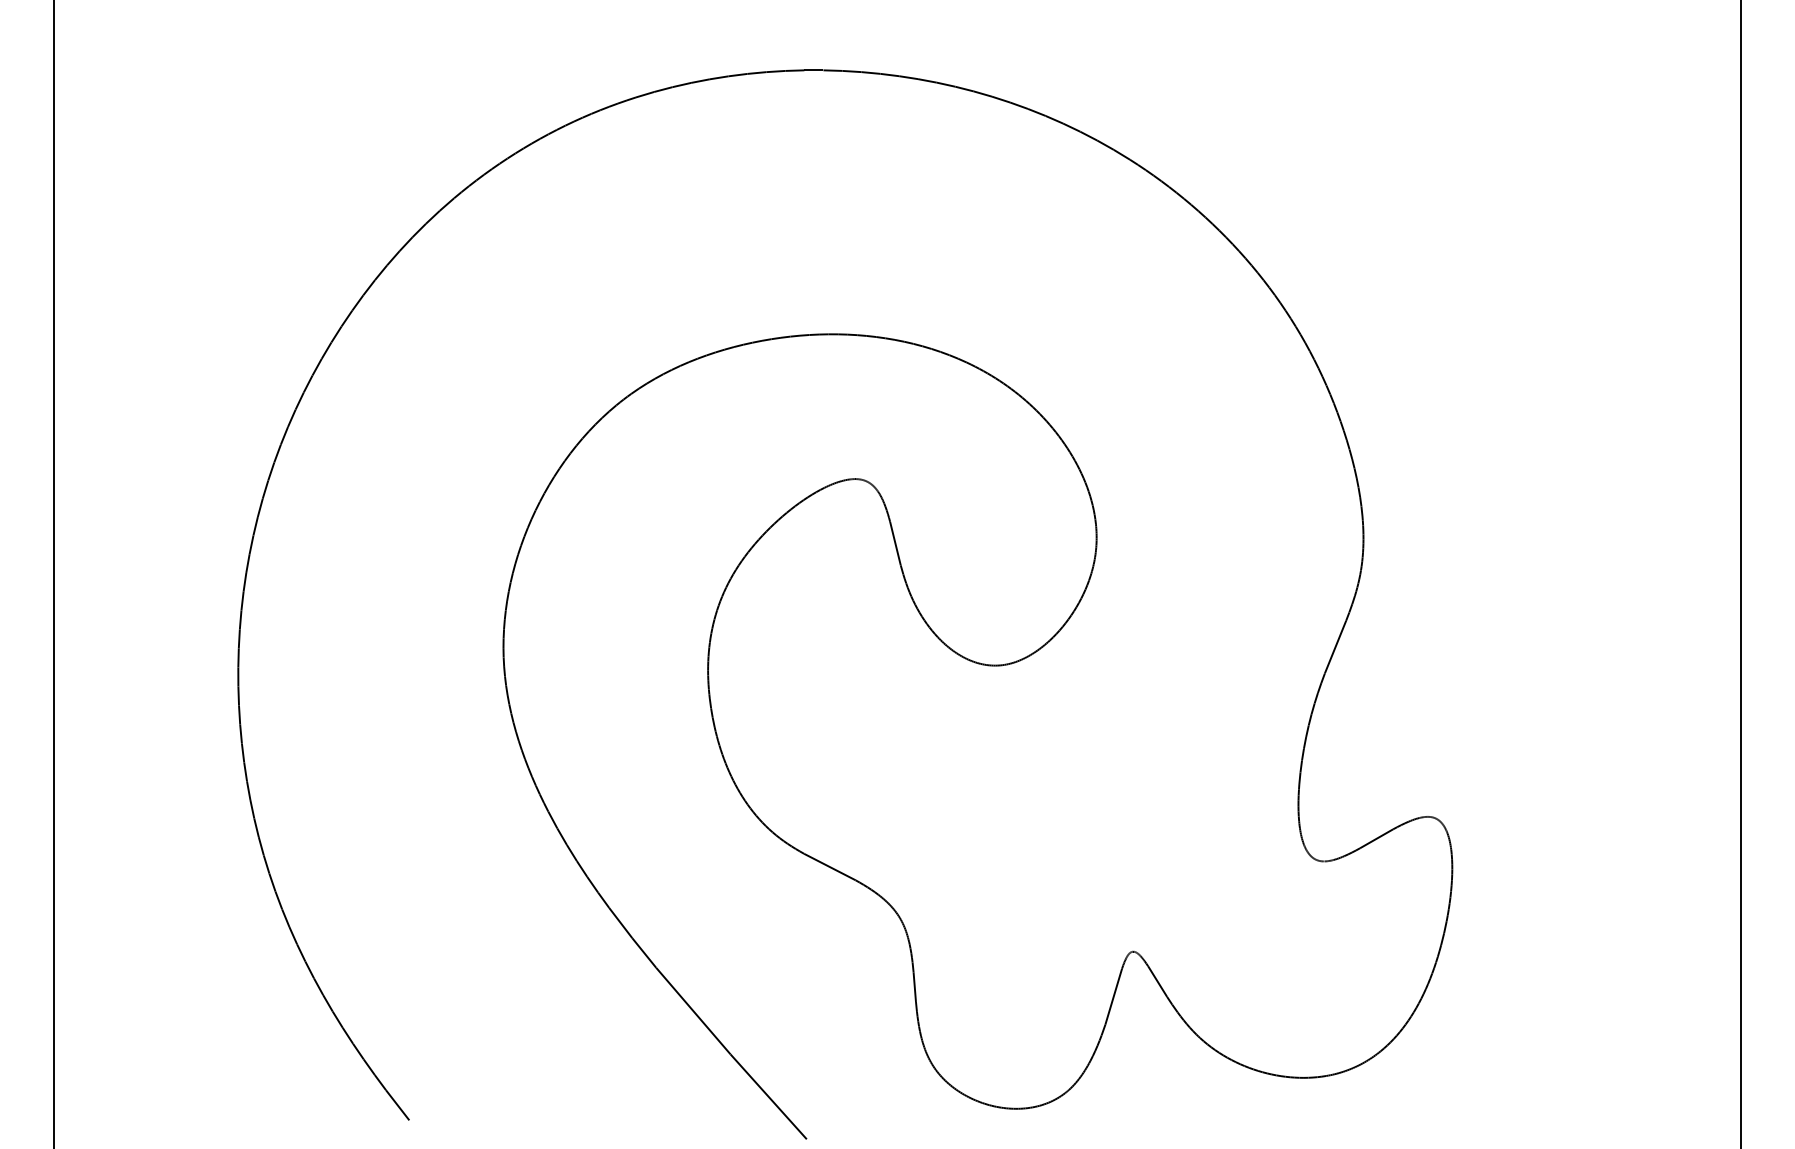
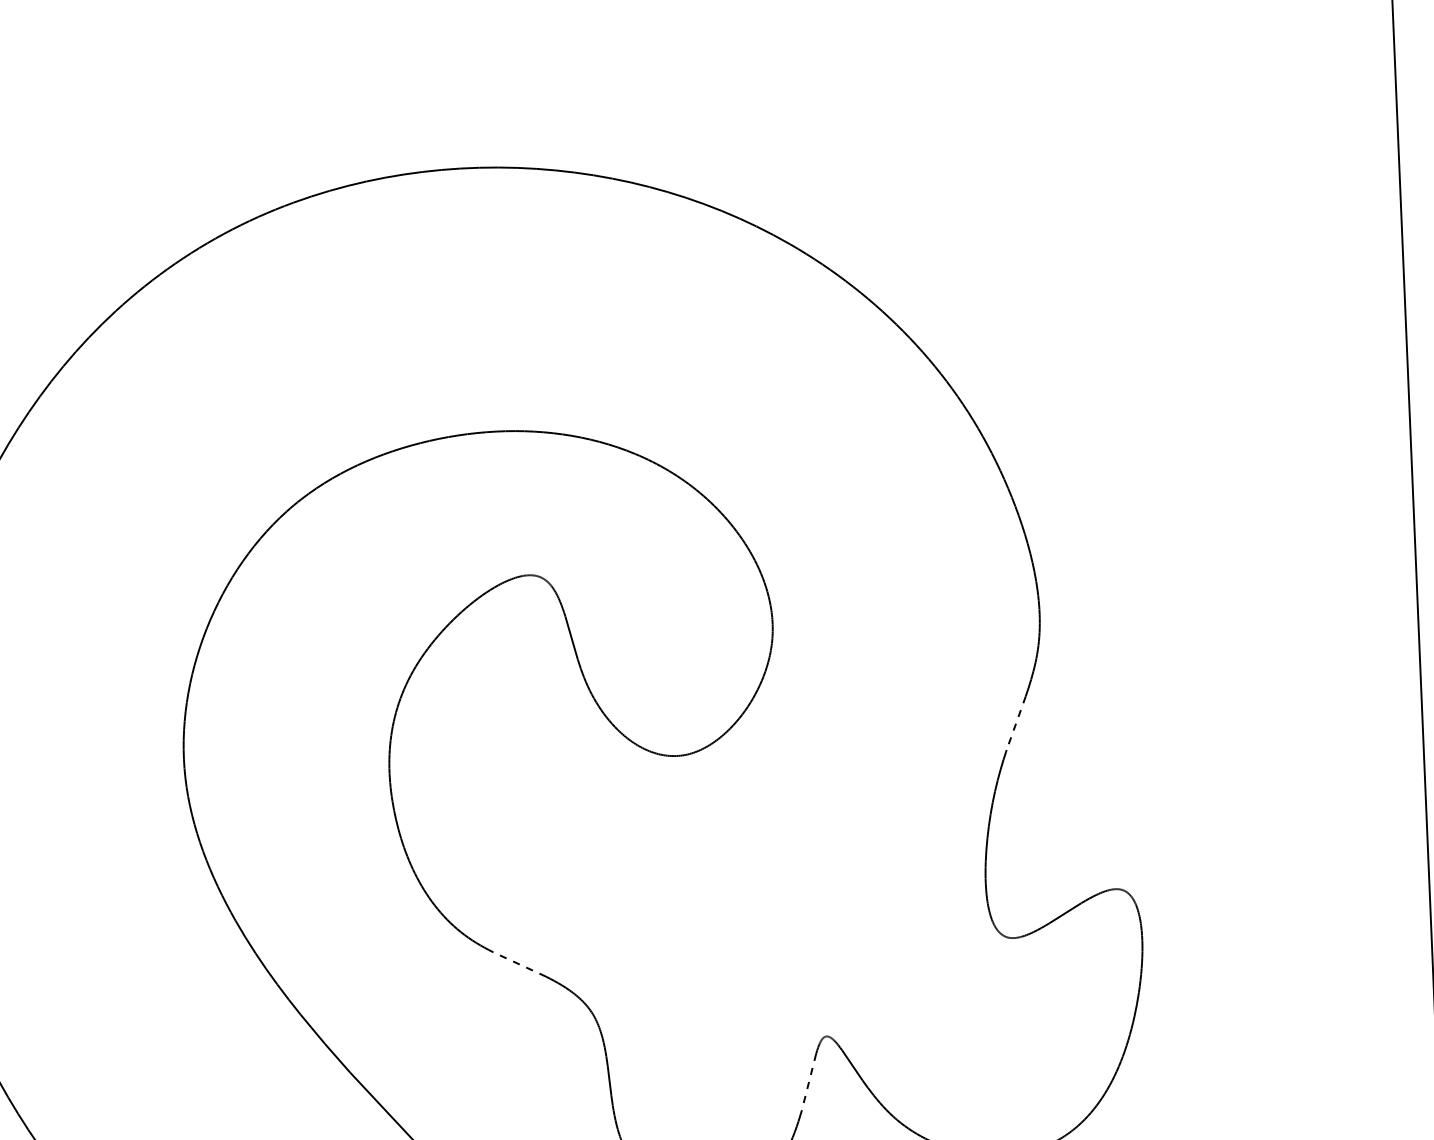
line: (1335, 647) -> (1016, 723), solid -> dashed
line: (829, 867) -> (519, 964), solid -> dashed
line: (1113, 997) -> (808, 1083), solid -> dashed

